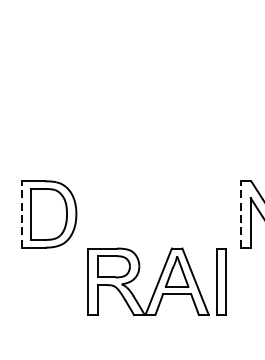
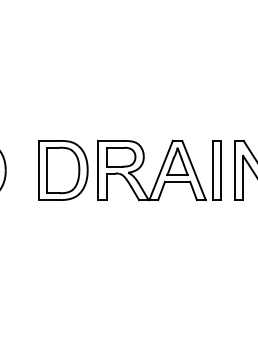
line: (22, 214) -> (39, 170), dashed -> solid
line: (240, 214) -> (234, 170), dashed -> solid
part: (156, 281) -> (159, 170), moved

